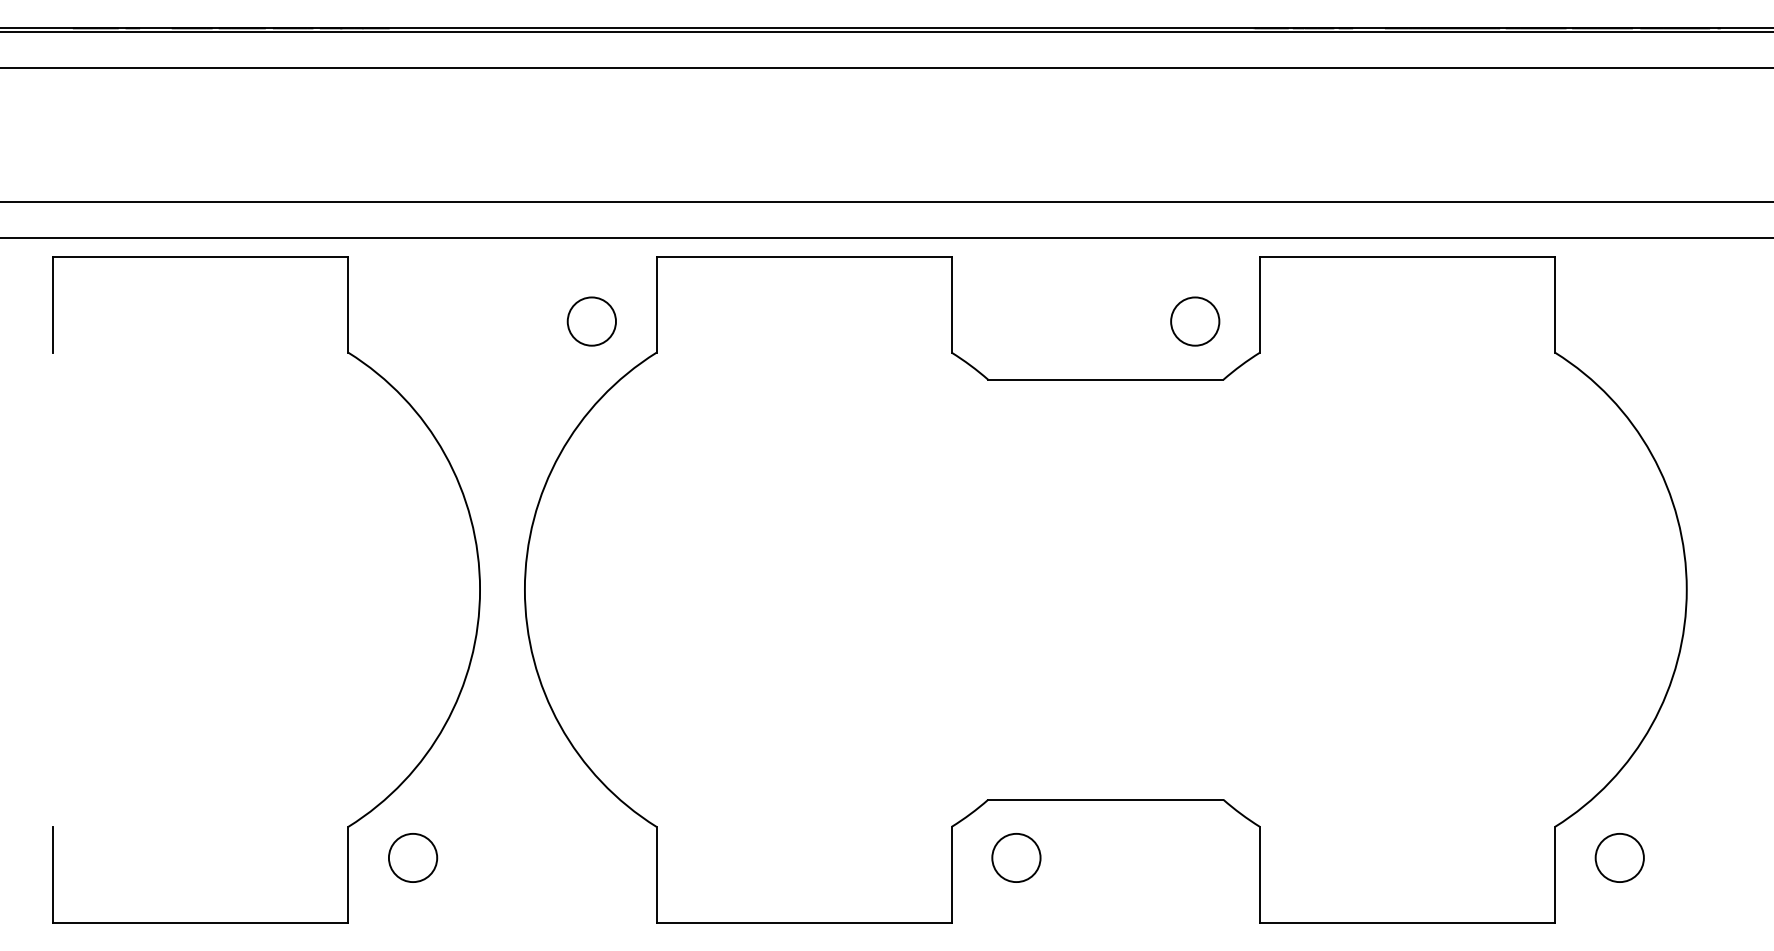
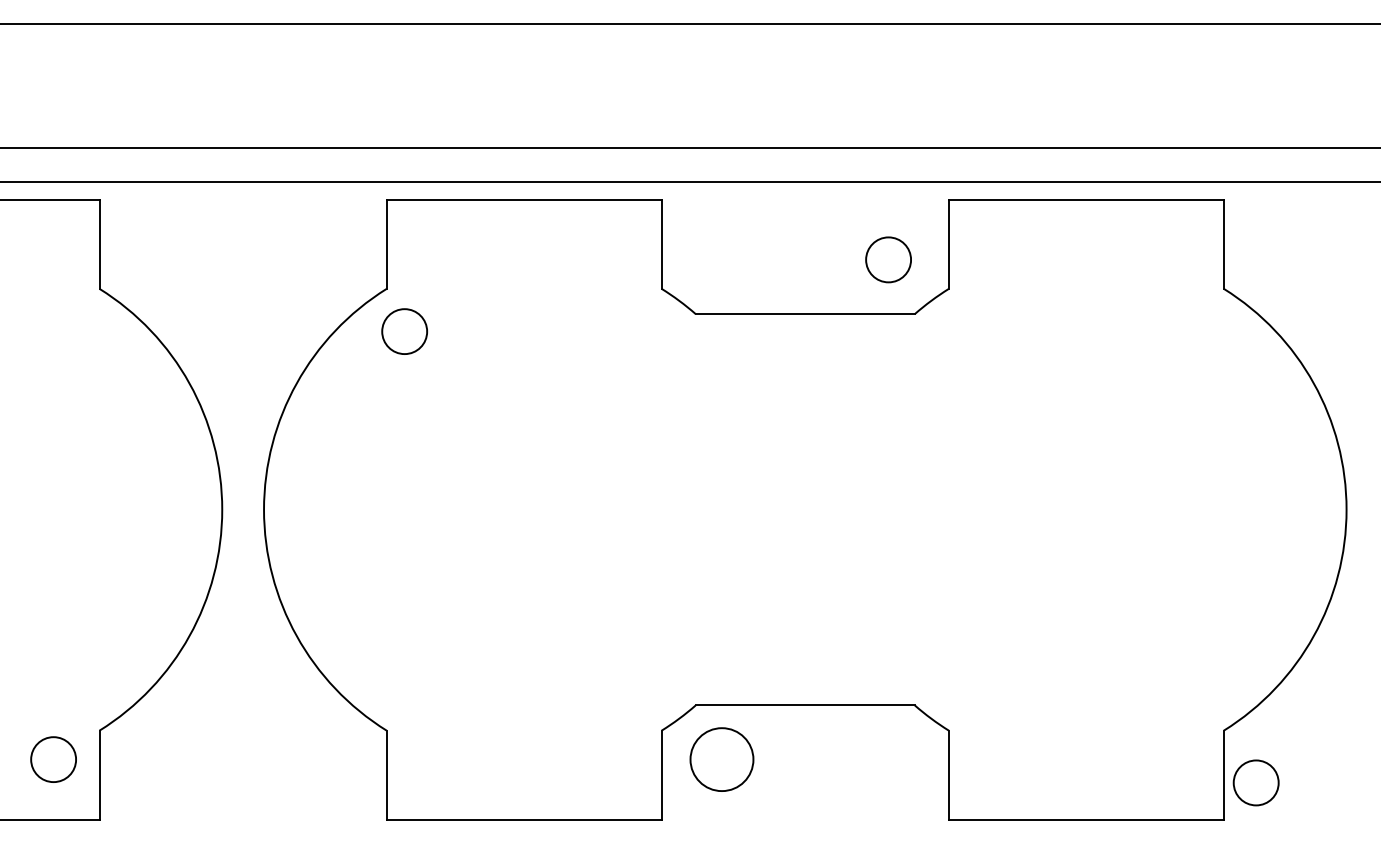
circle: (591, 321) -> (404, 331), moved
circle: (413, 857) -> (54, 759), moved
circle: (1016, 857) -> (722, 759), size x1.4
circle: (1619, 857) -> (1255, 782), moved

